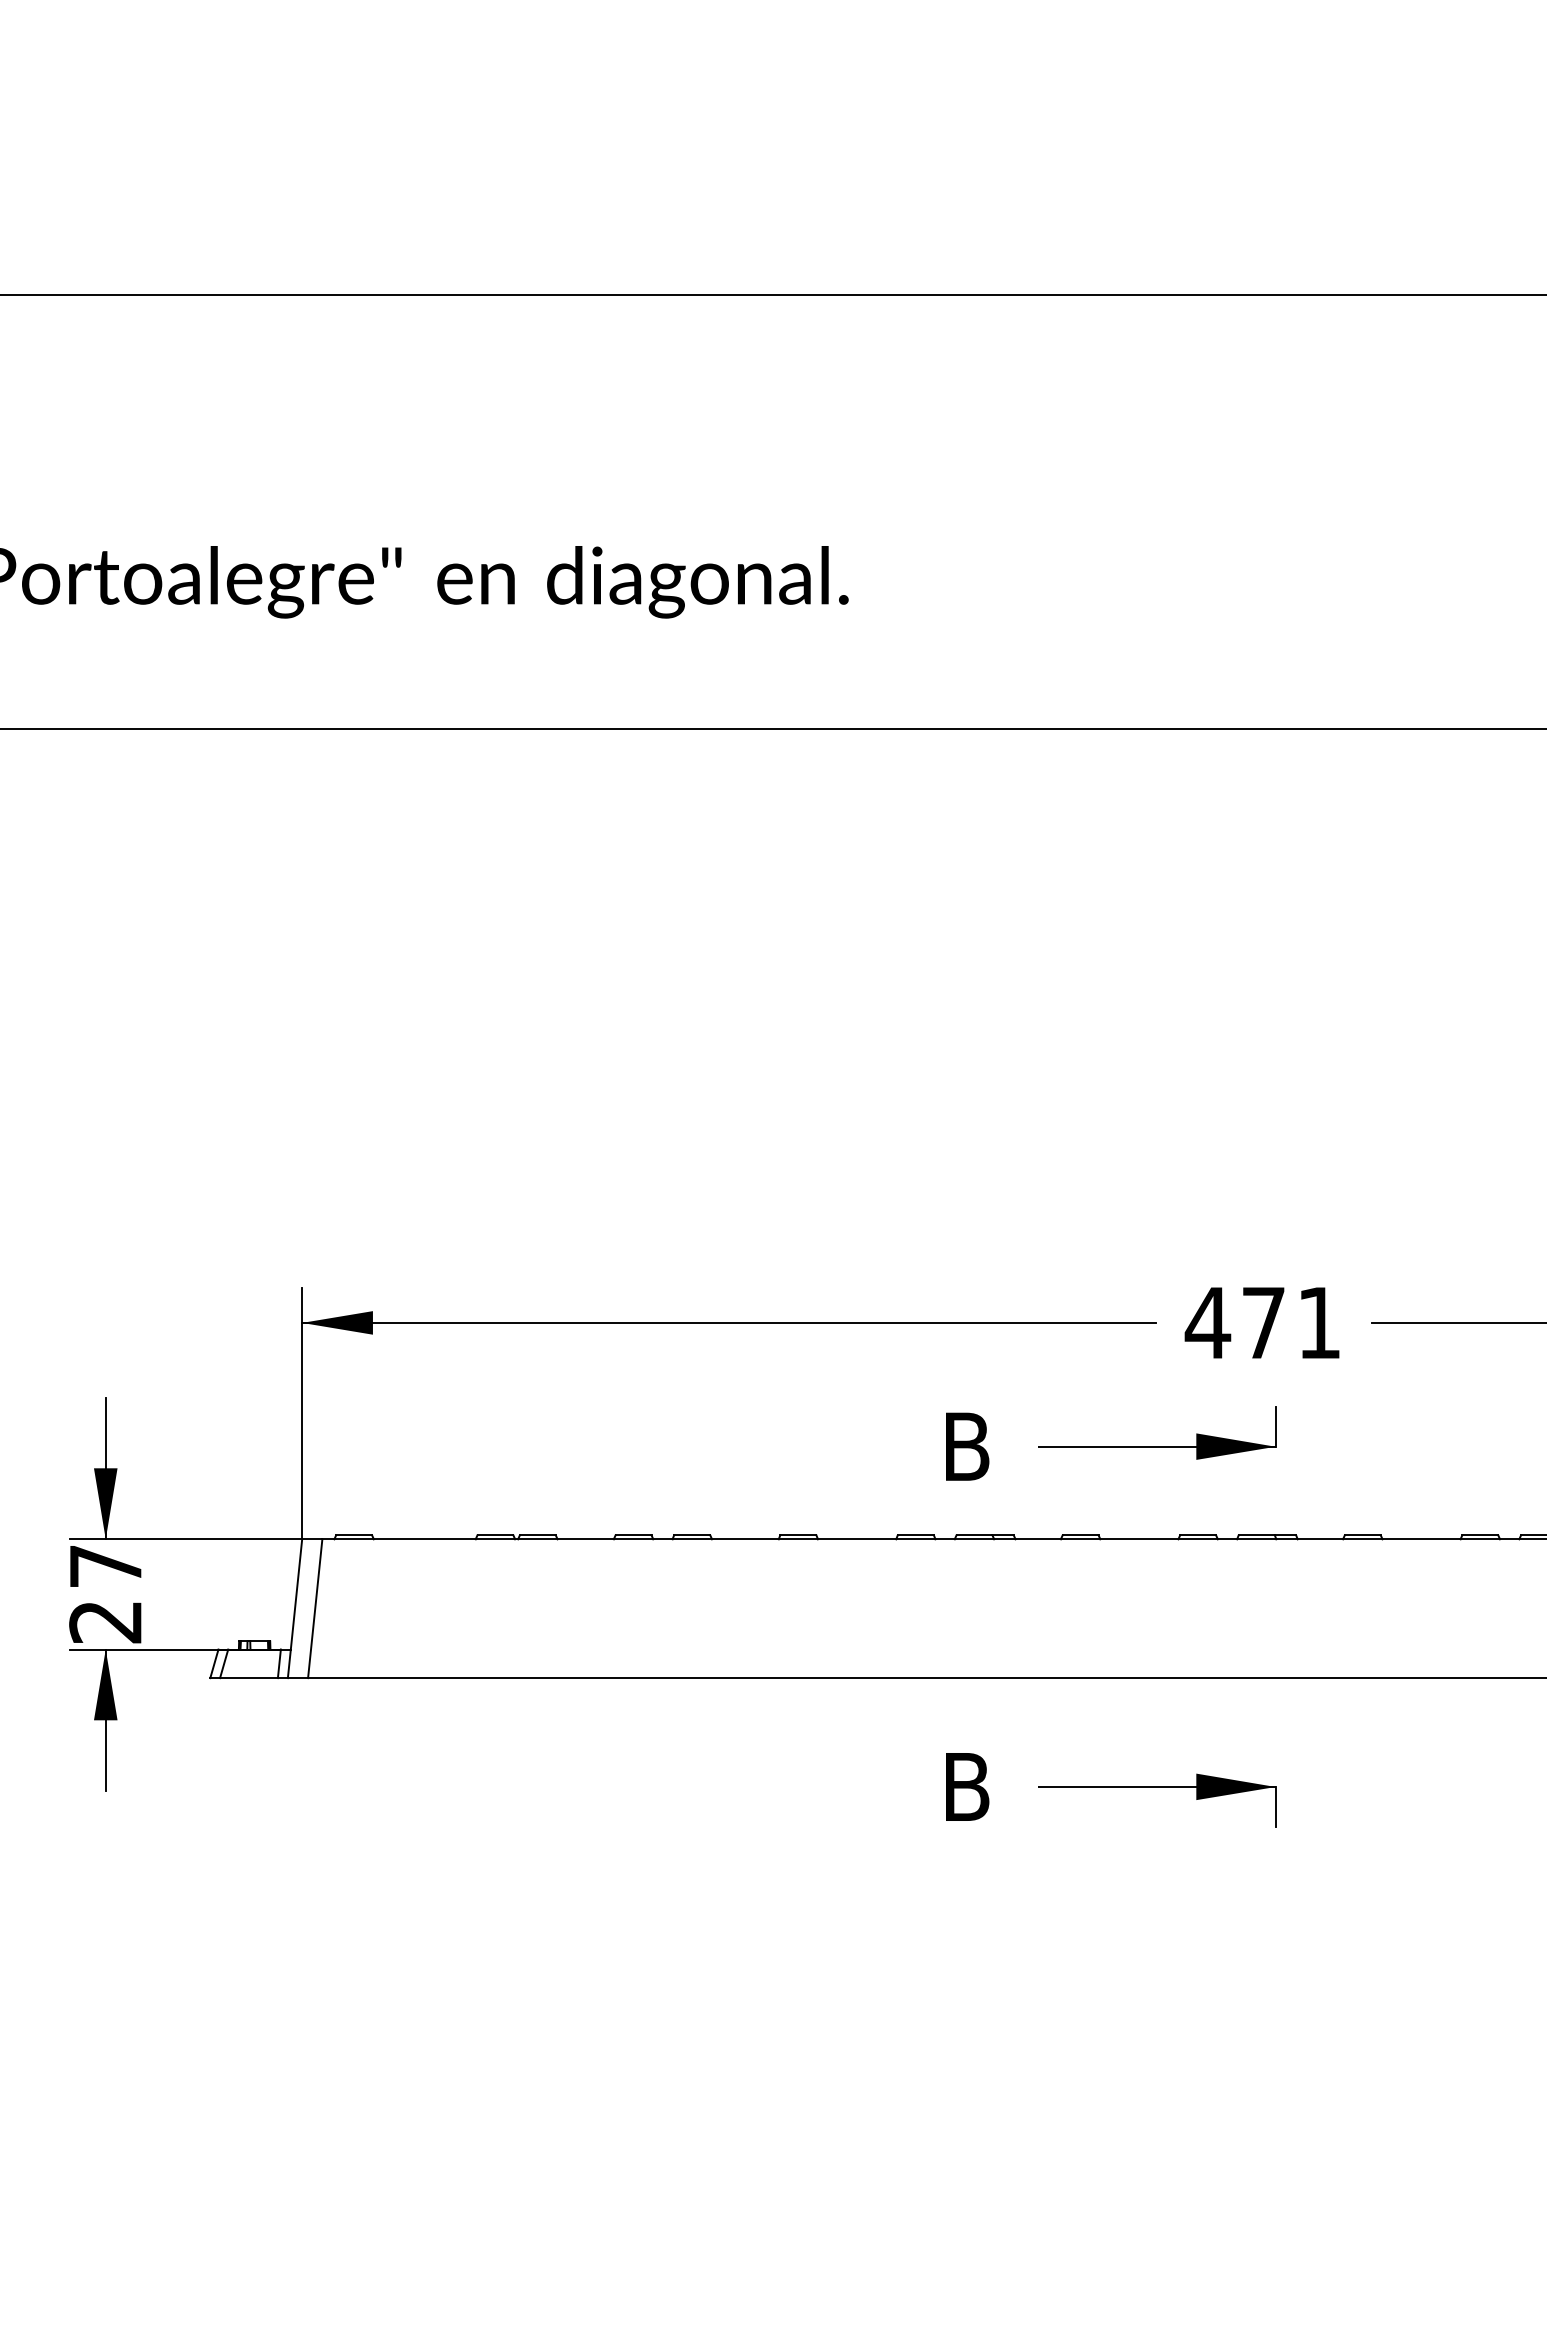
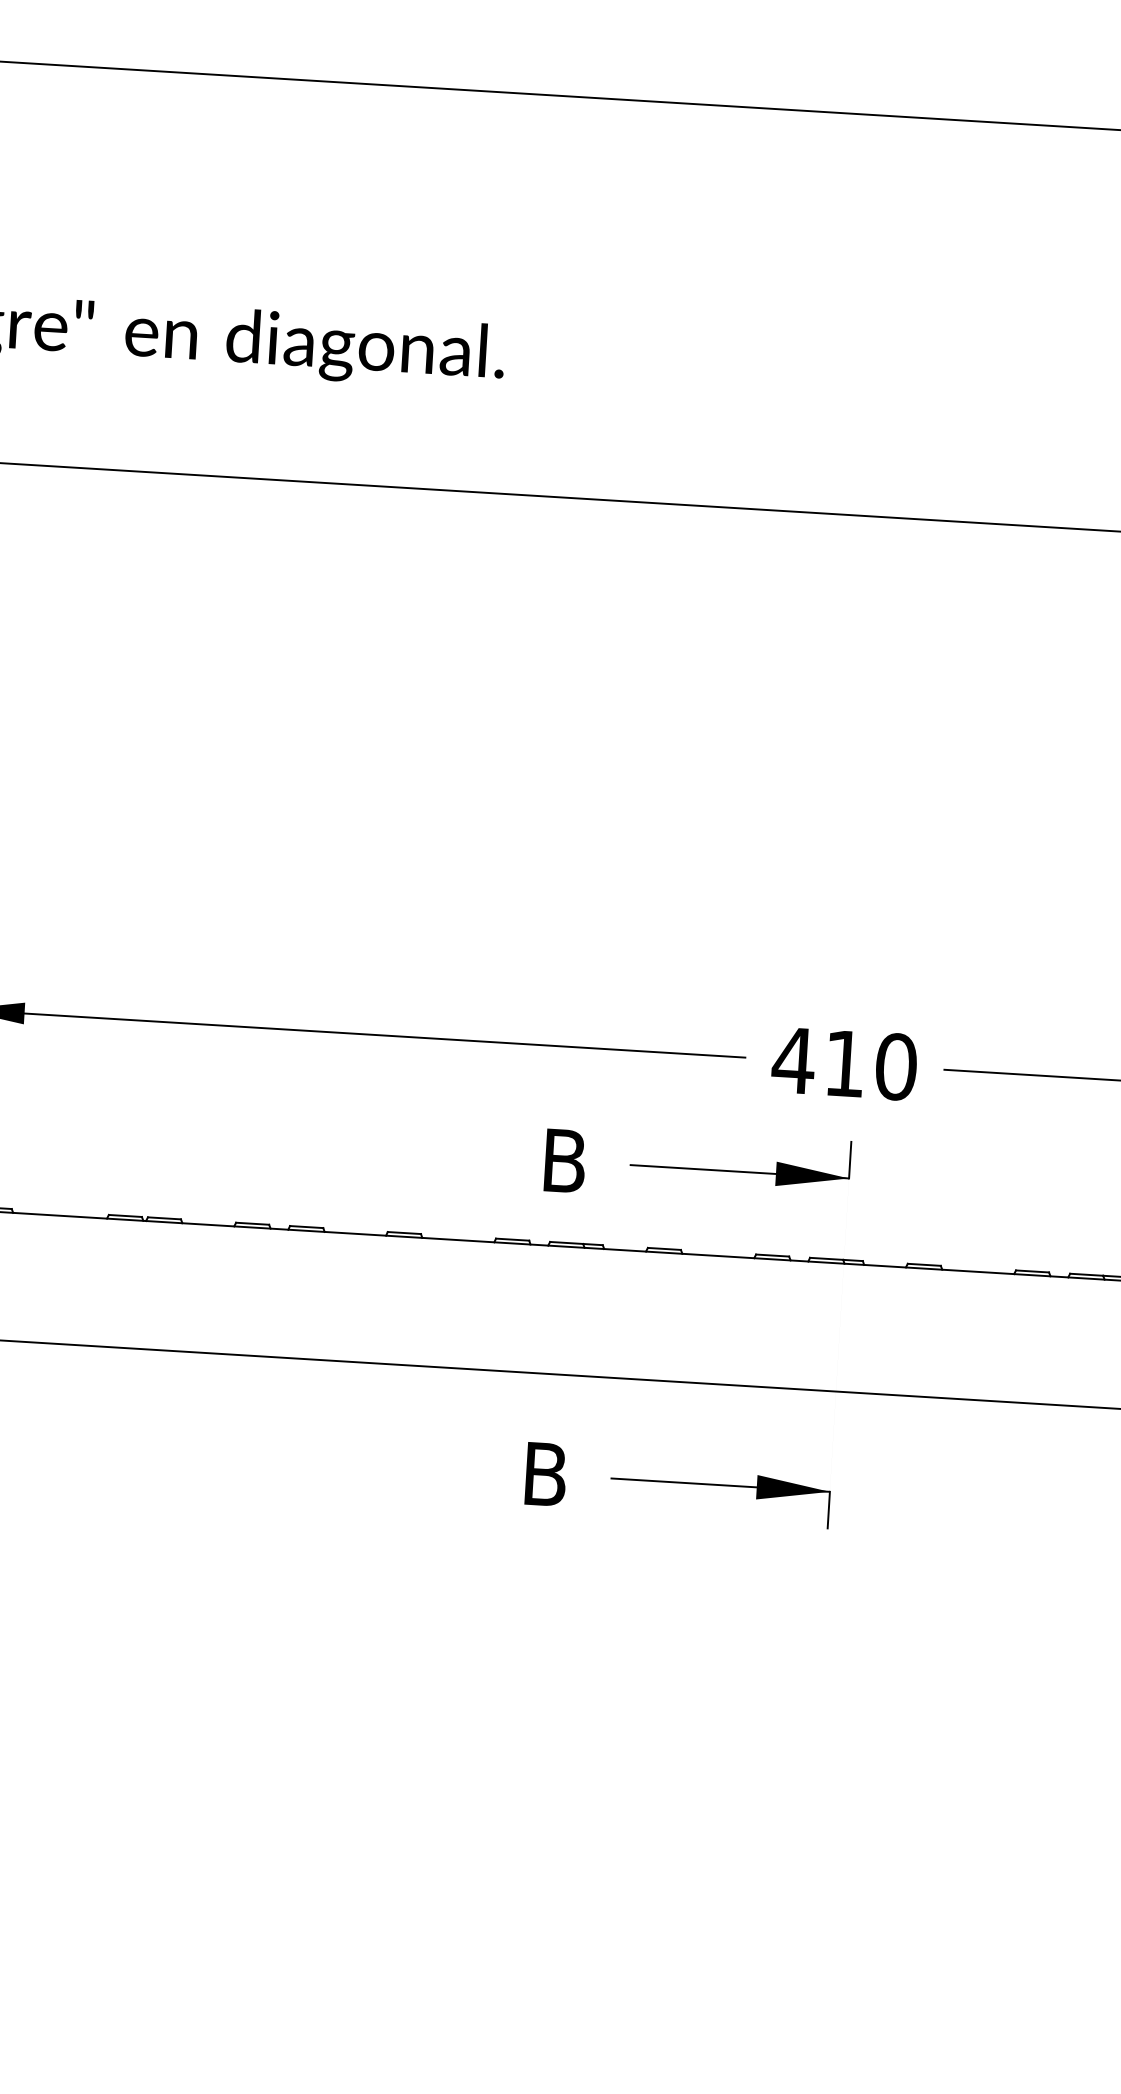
text: (1292, 1322) -> (871, 1064), 471 -> 410

